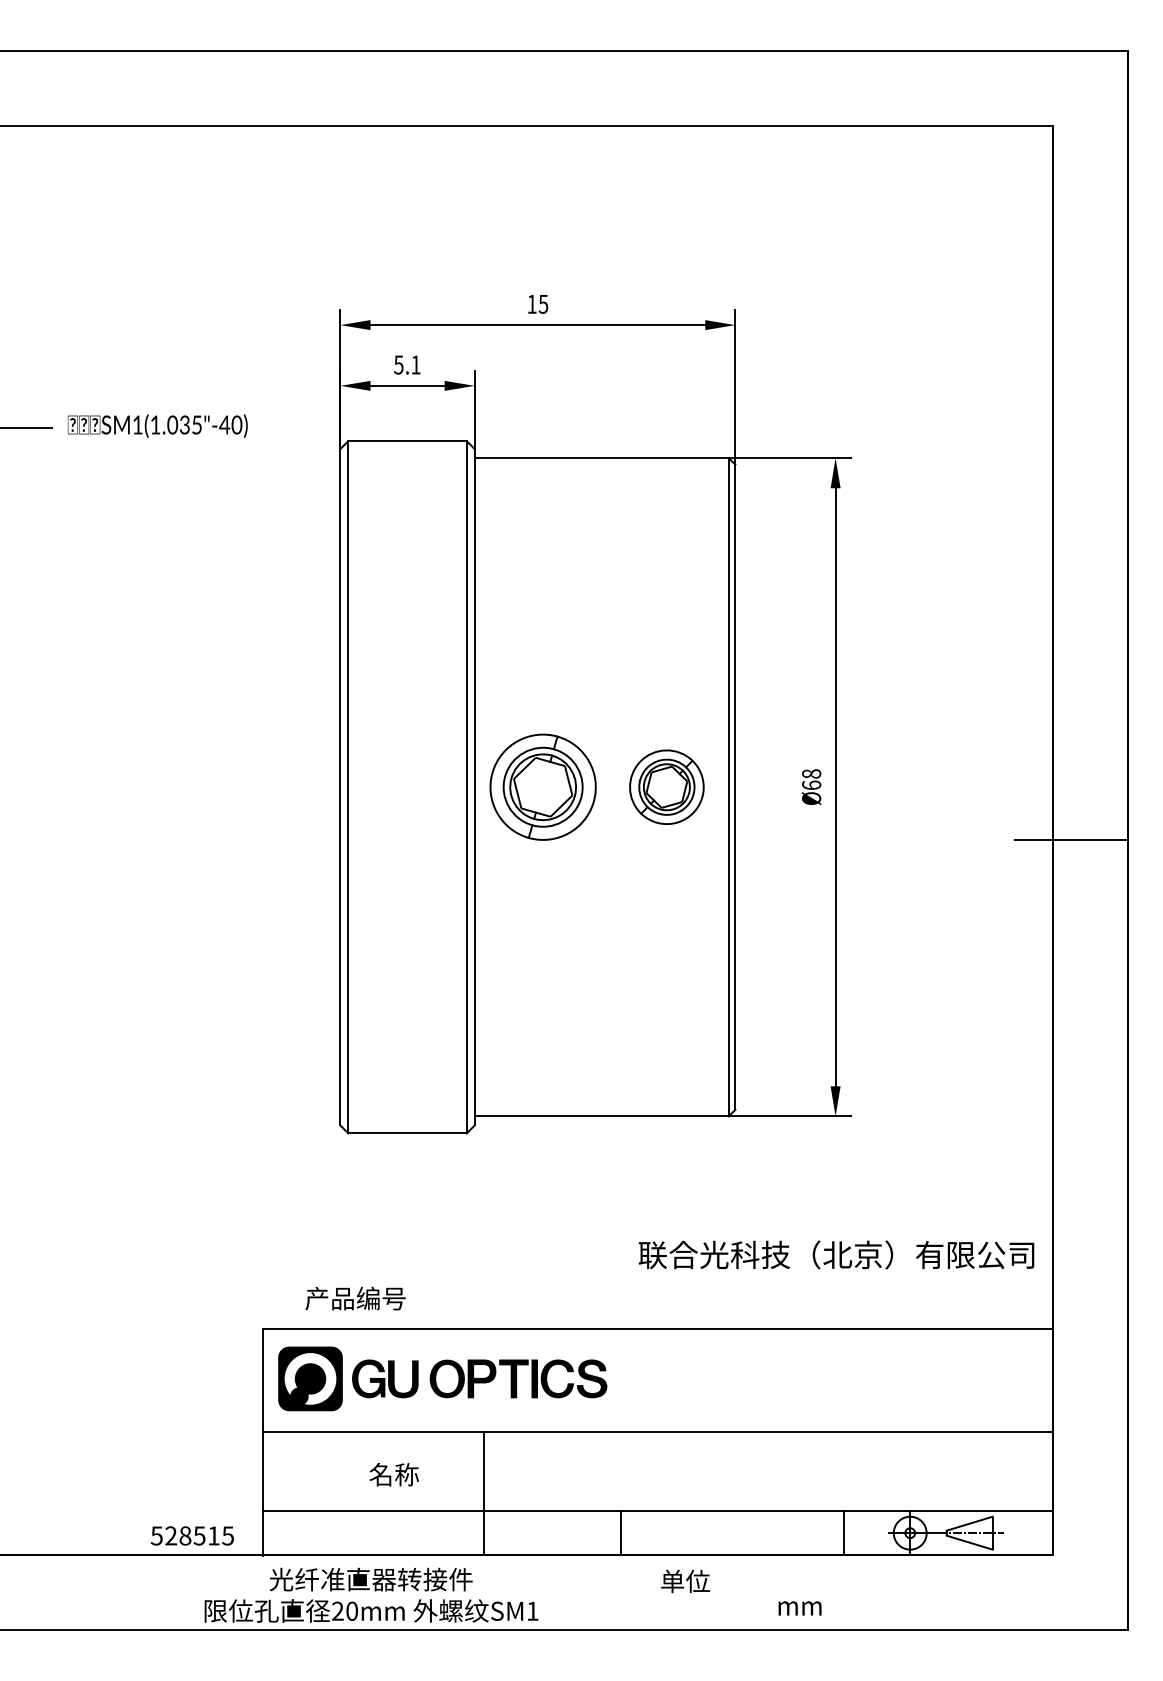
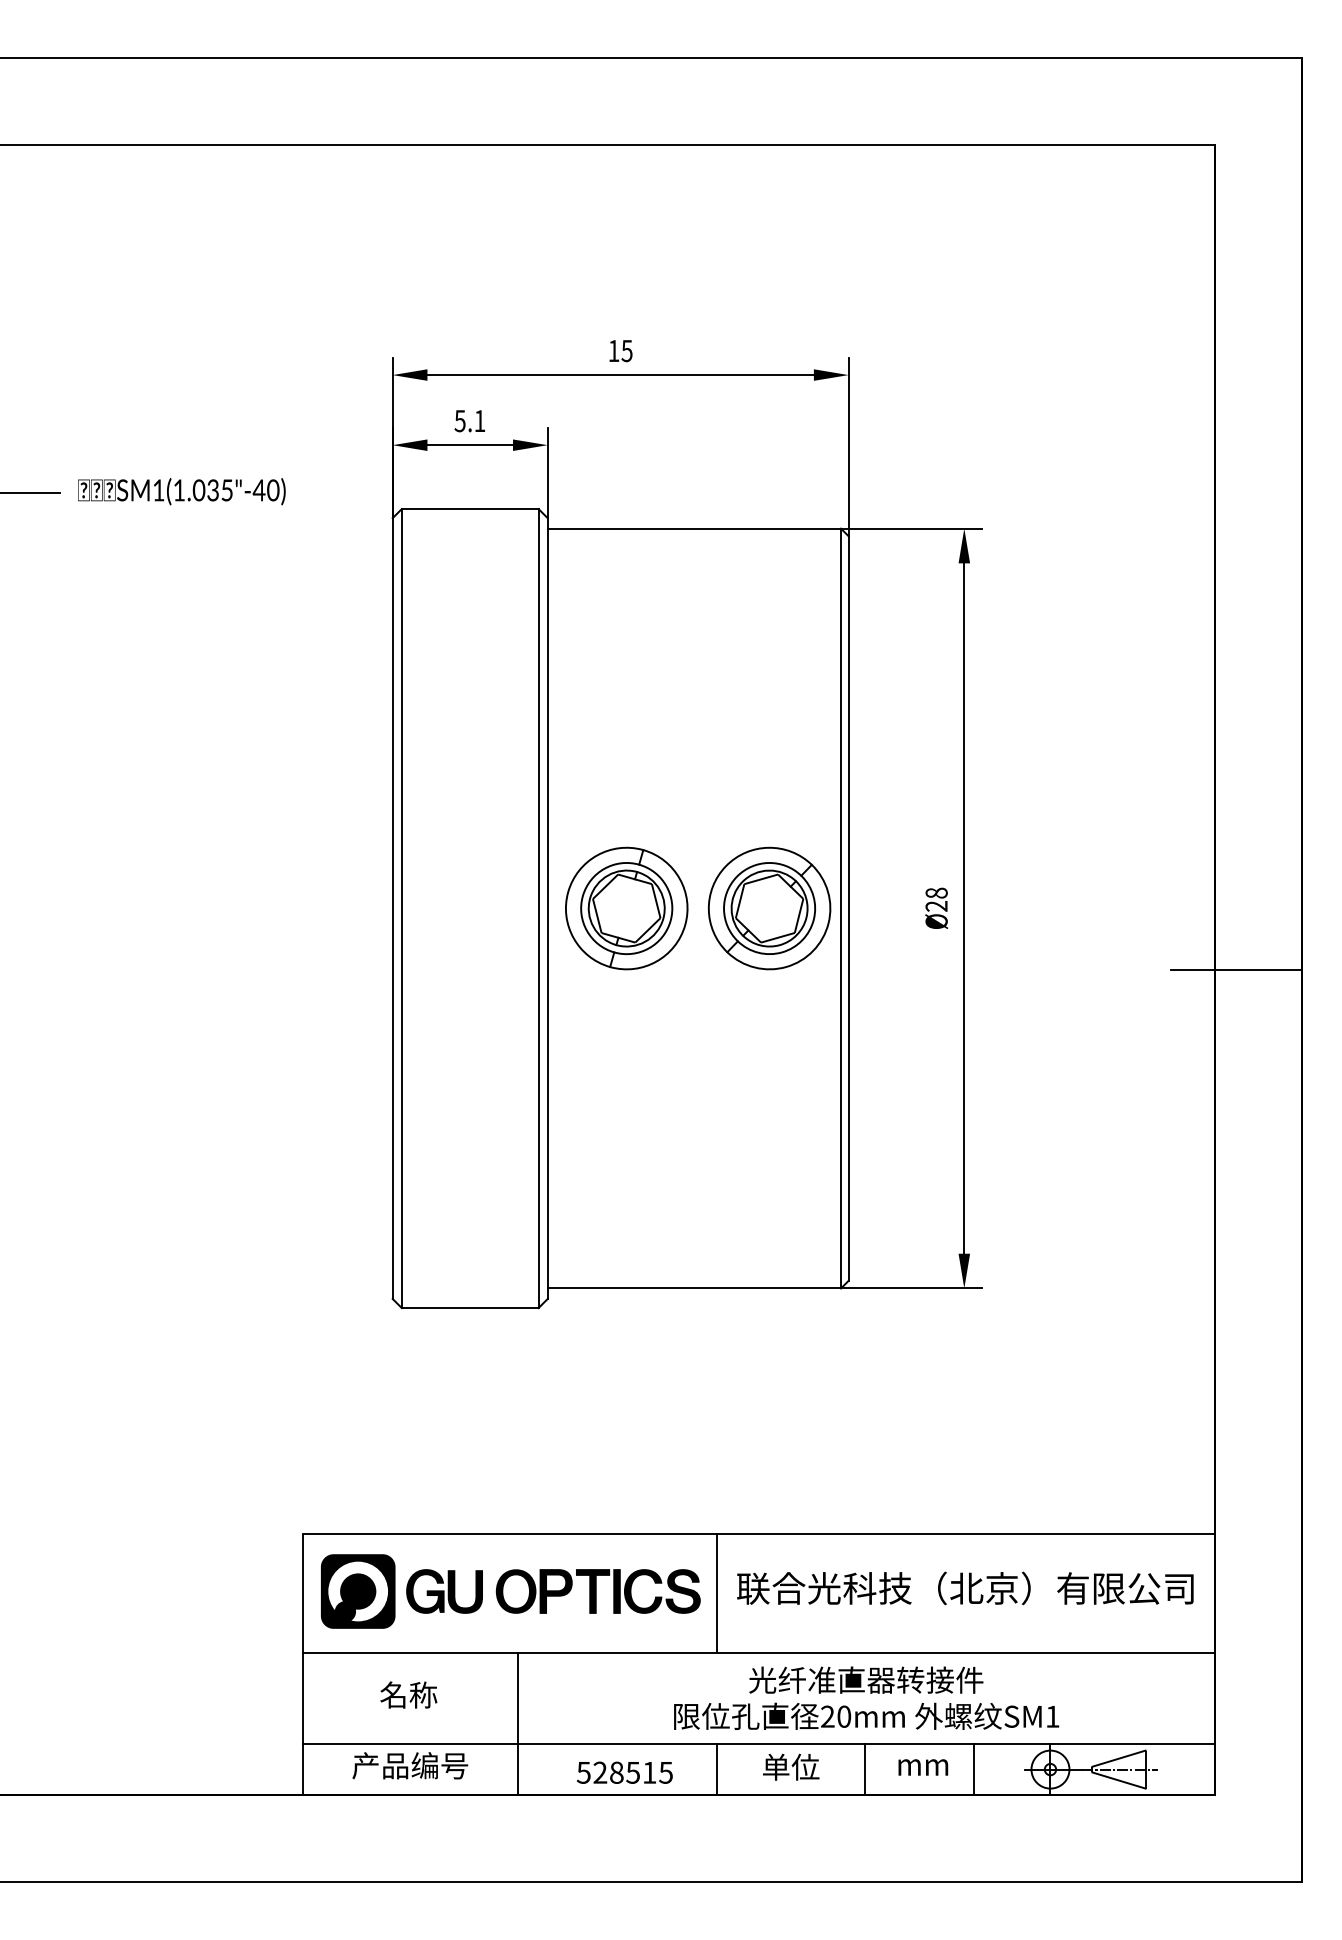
text: (811, 784) -> (936, 905), Ø68 -> Ø28
part: (666, 787) -> (769, 908), size x1.43
text: (836, 1255) -> (965, 1588), moved
text: (355, 1298) -> (410, 1765), moved
line: (620, 1380) -> (716, 1593), added
text: (393, 1474) -> (408, 1694), moved
line: (484, 1493) -> (517, 1723), moved
line: (749, 1533) -> (865, 1769), added
text: (192, 1535) -> (624, 1772), moved
text: (685, 1580) -> (791, 1766), moved
text: (371, 1594) -> (866, 1697), moved
text: (800, 1608) -> (923, 1767), moved

